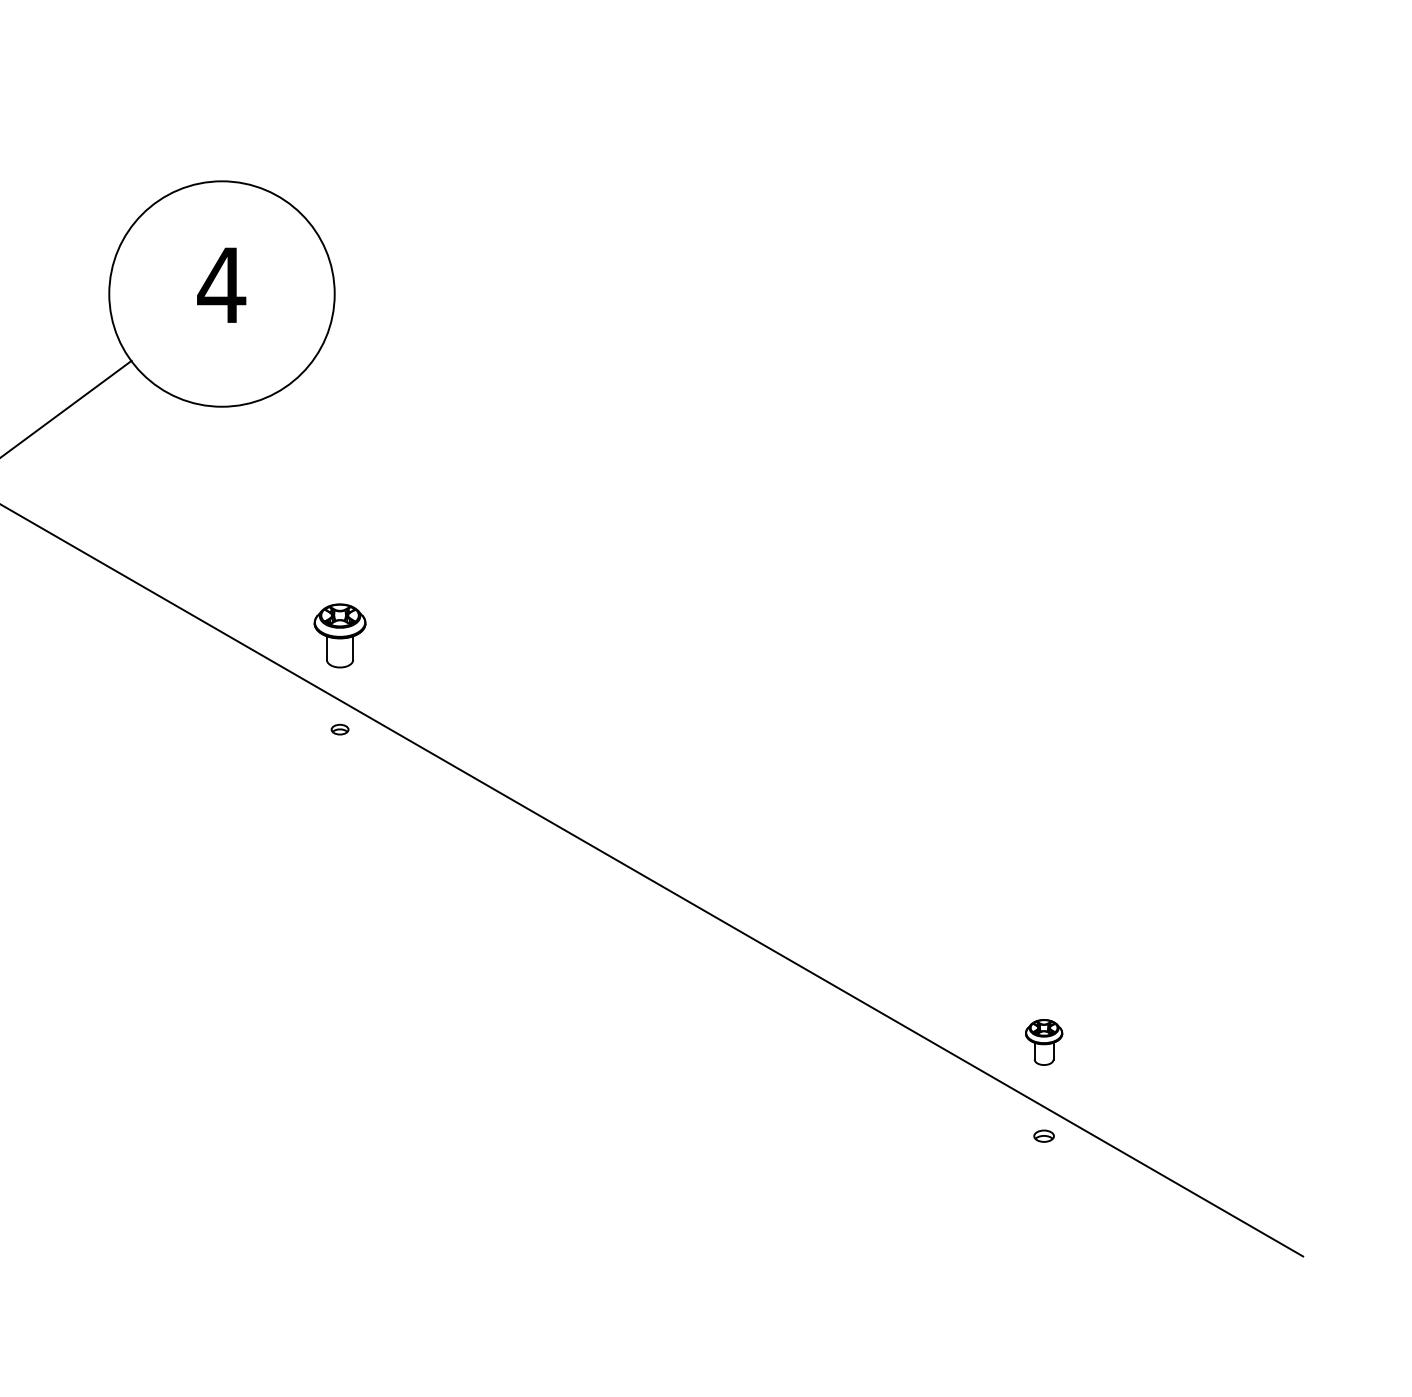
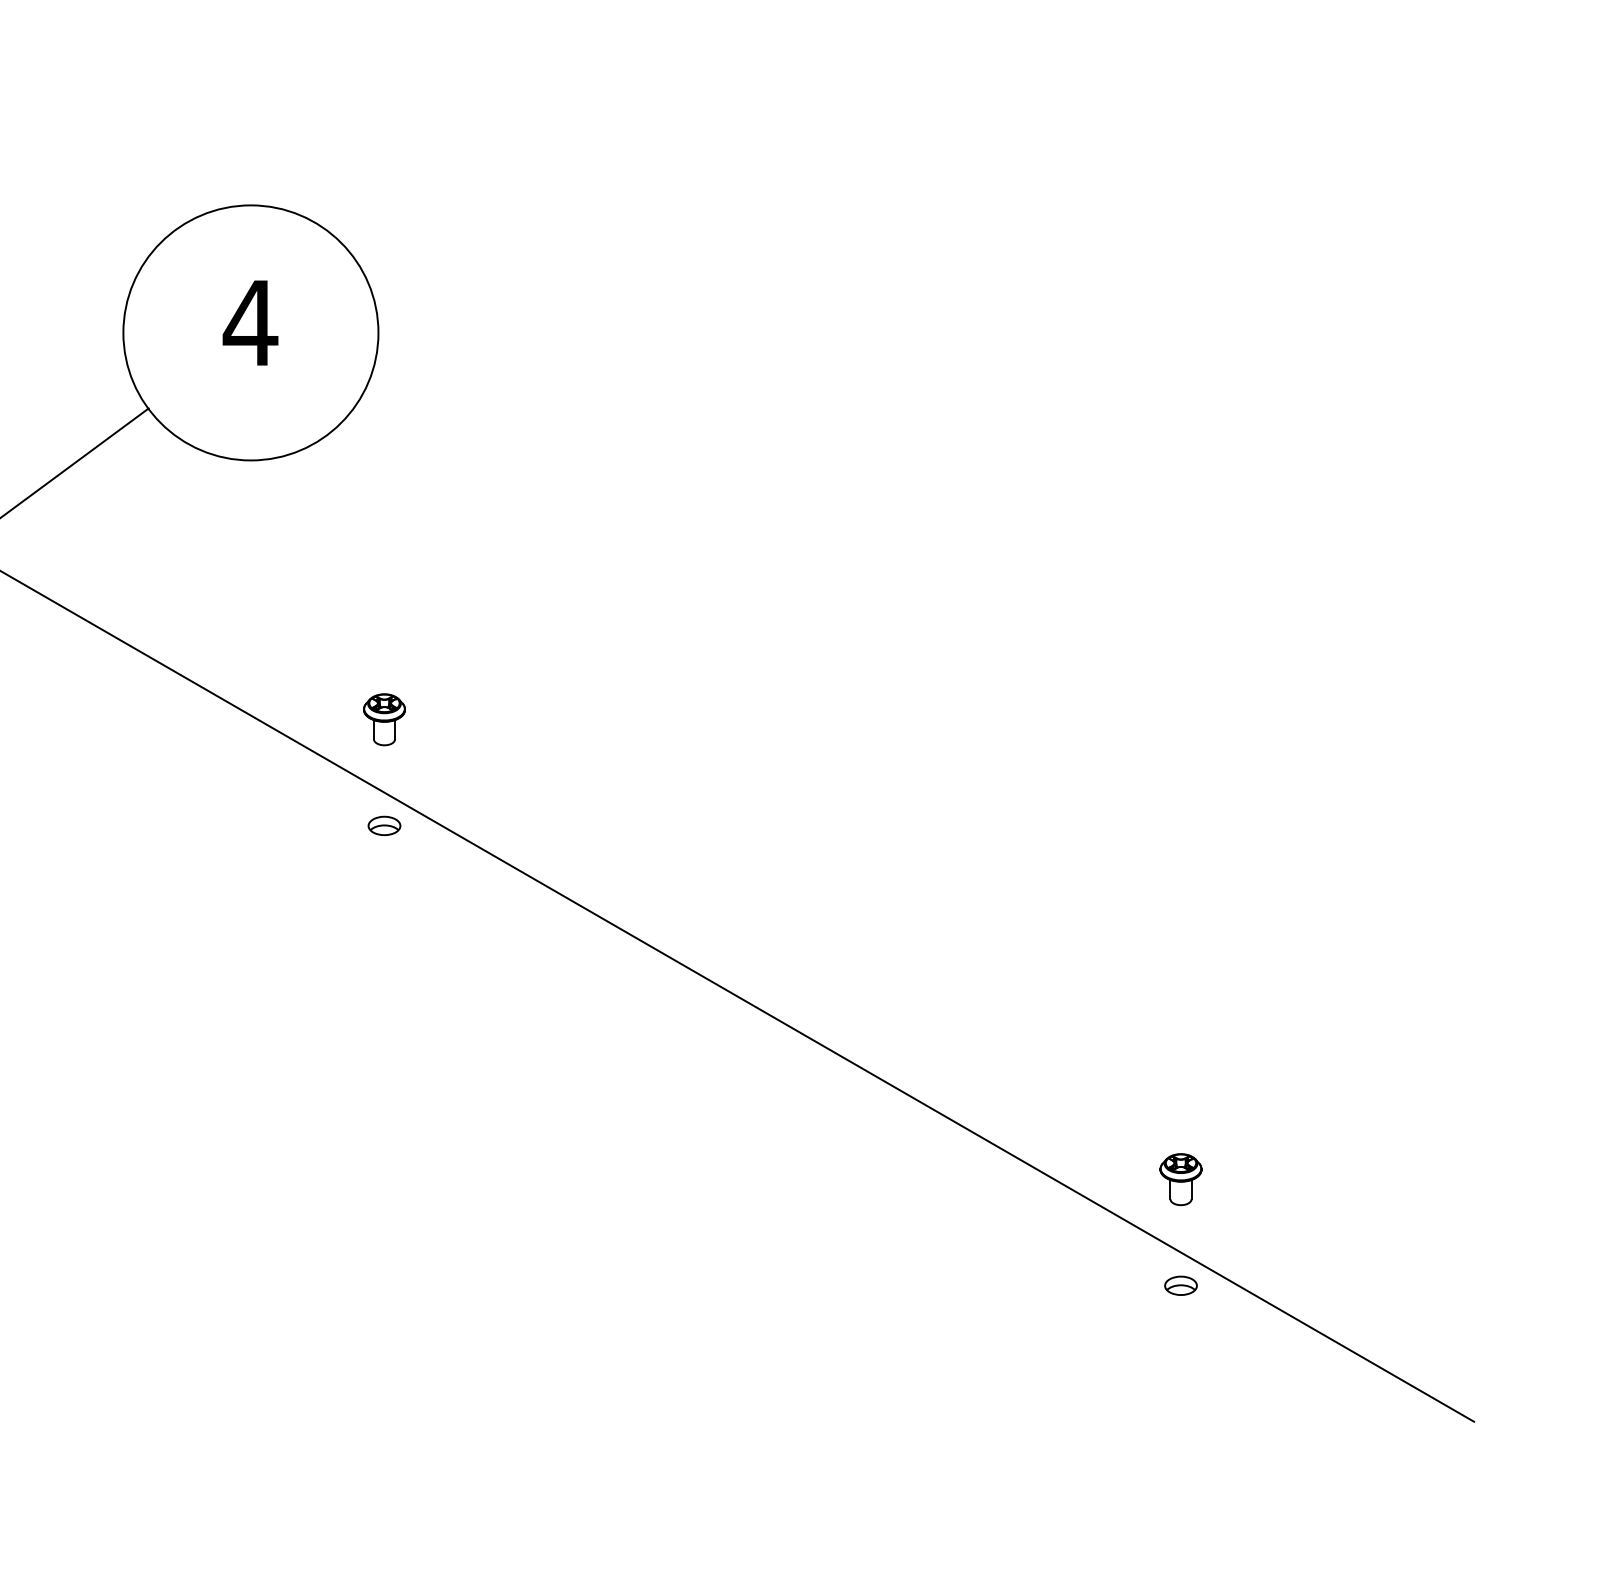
part: (340, 635) -> (384, 719), size x0.71
part: (340, 729) -> (384, 825), size x1.67
part: (1043, 1136) -> (1180, 1285), size x1.43

